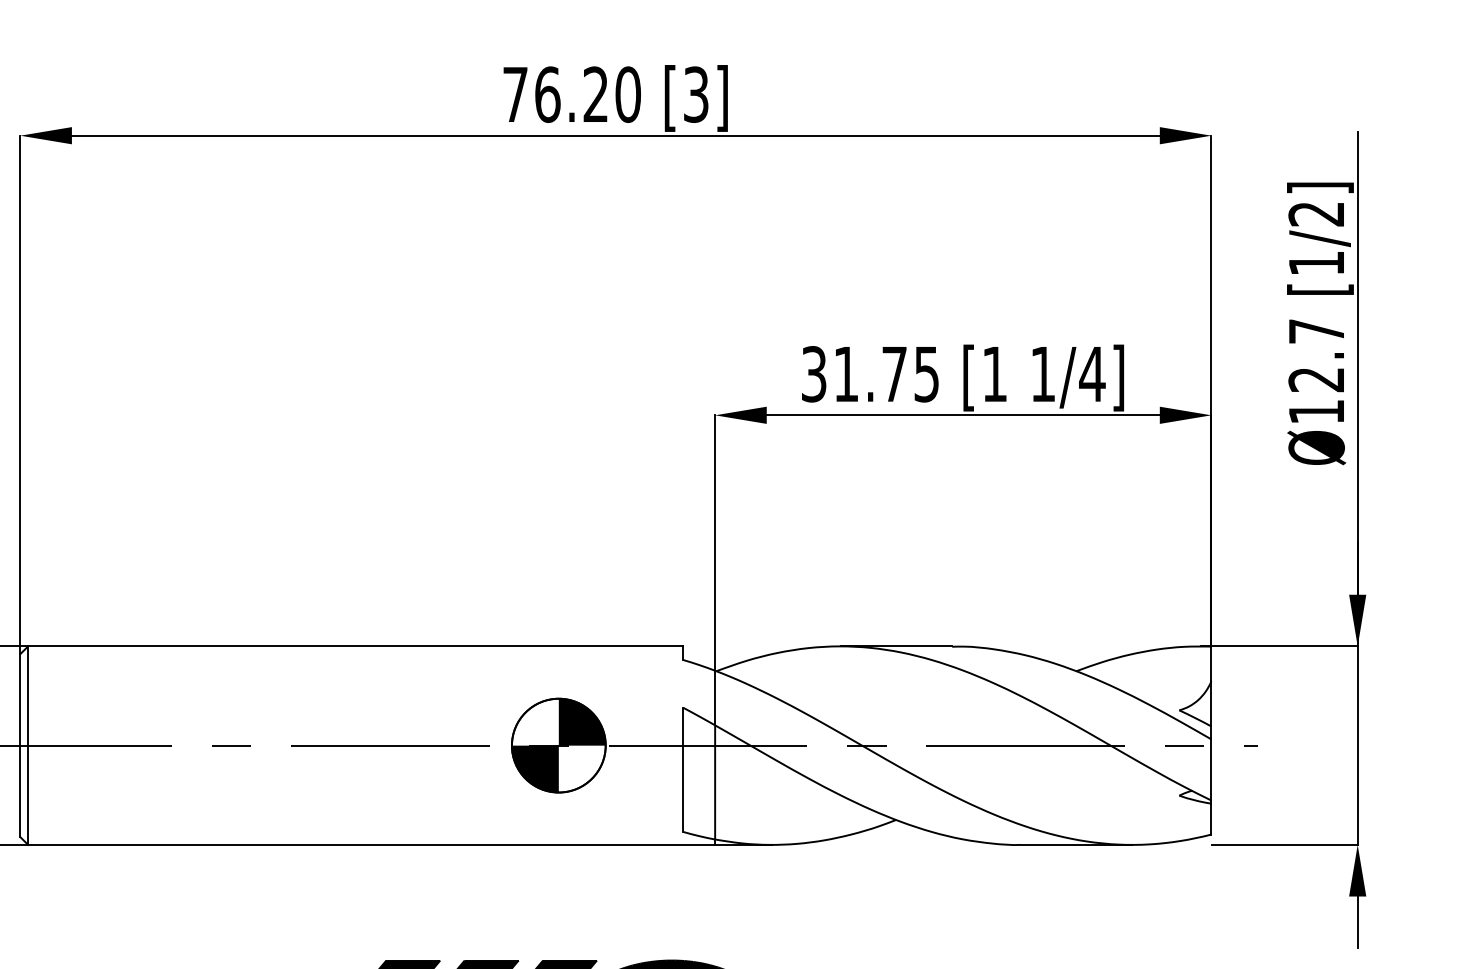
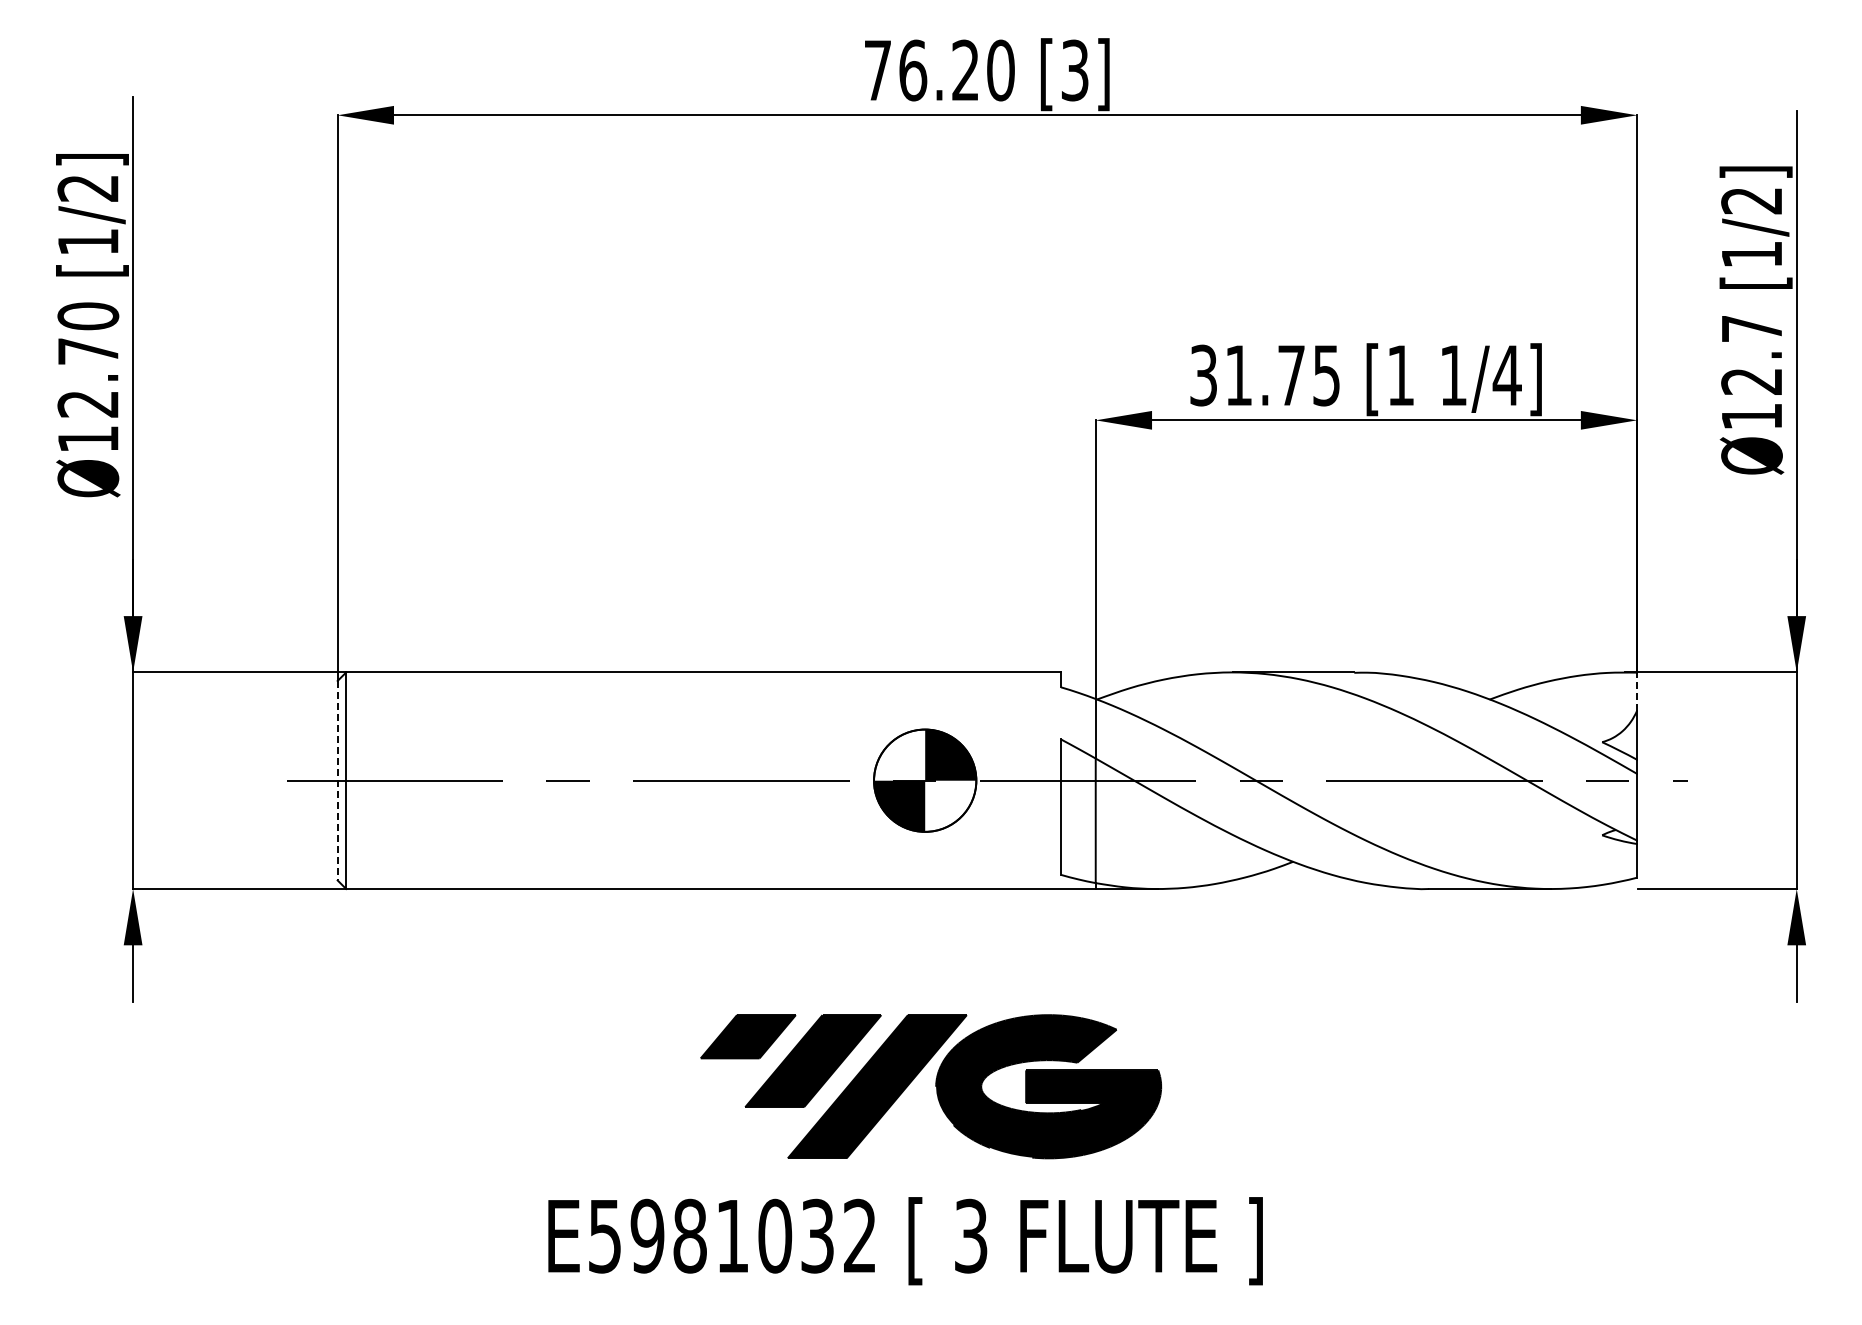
line: (1211, 663) -> (1637, 691), solid -> dashed
line: (20, 745) -> (337, 780), solid -> dashed

